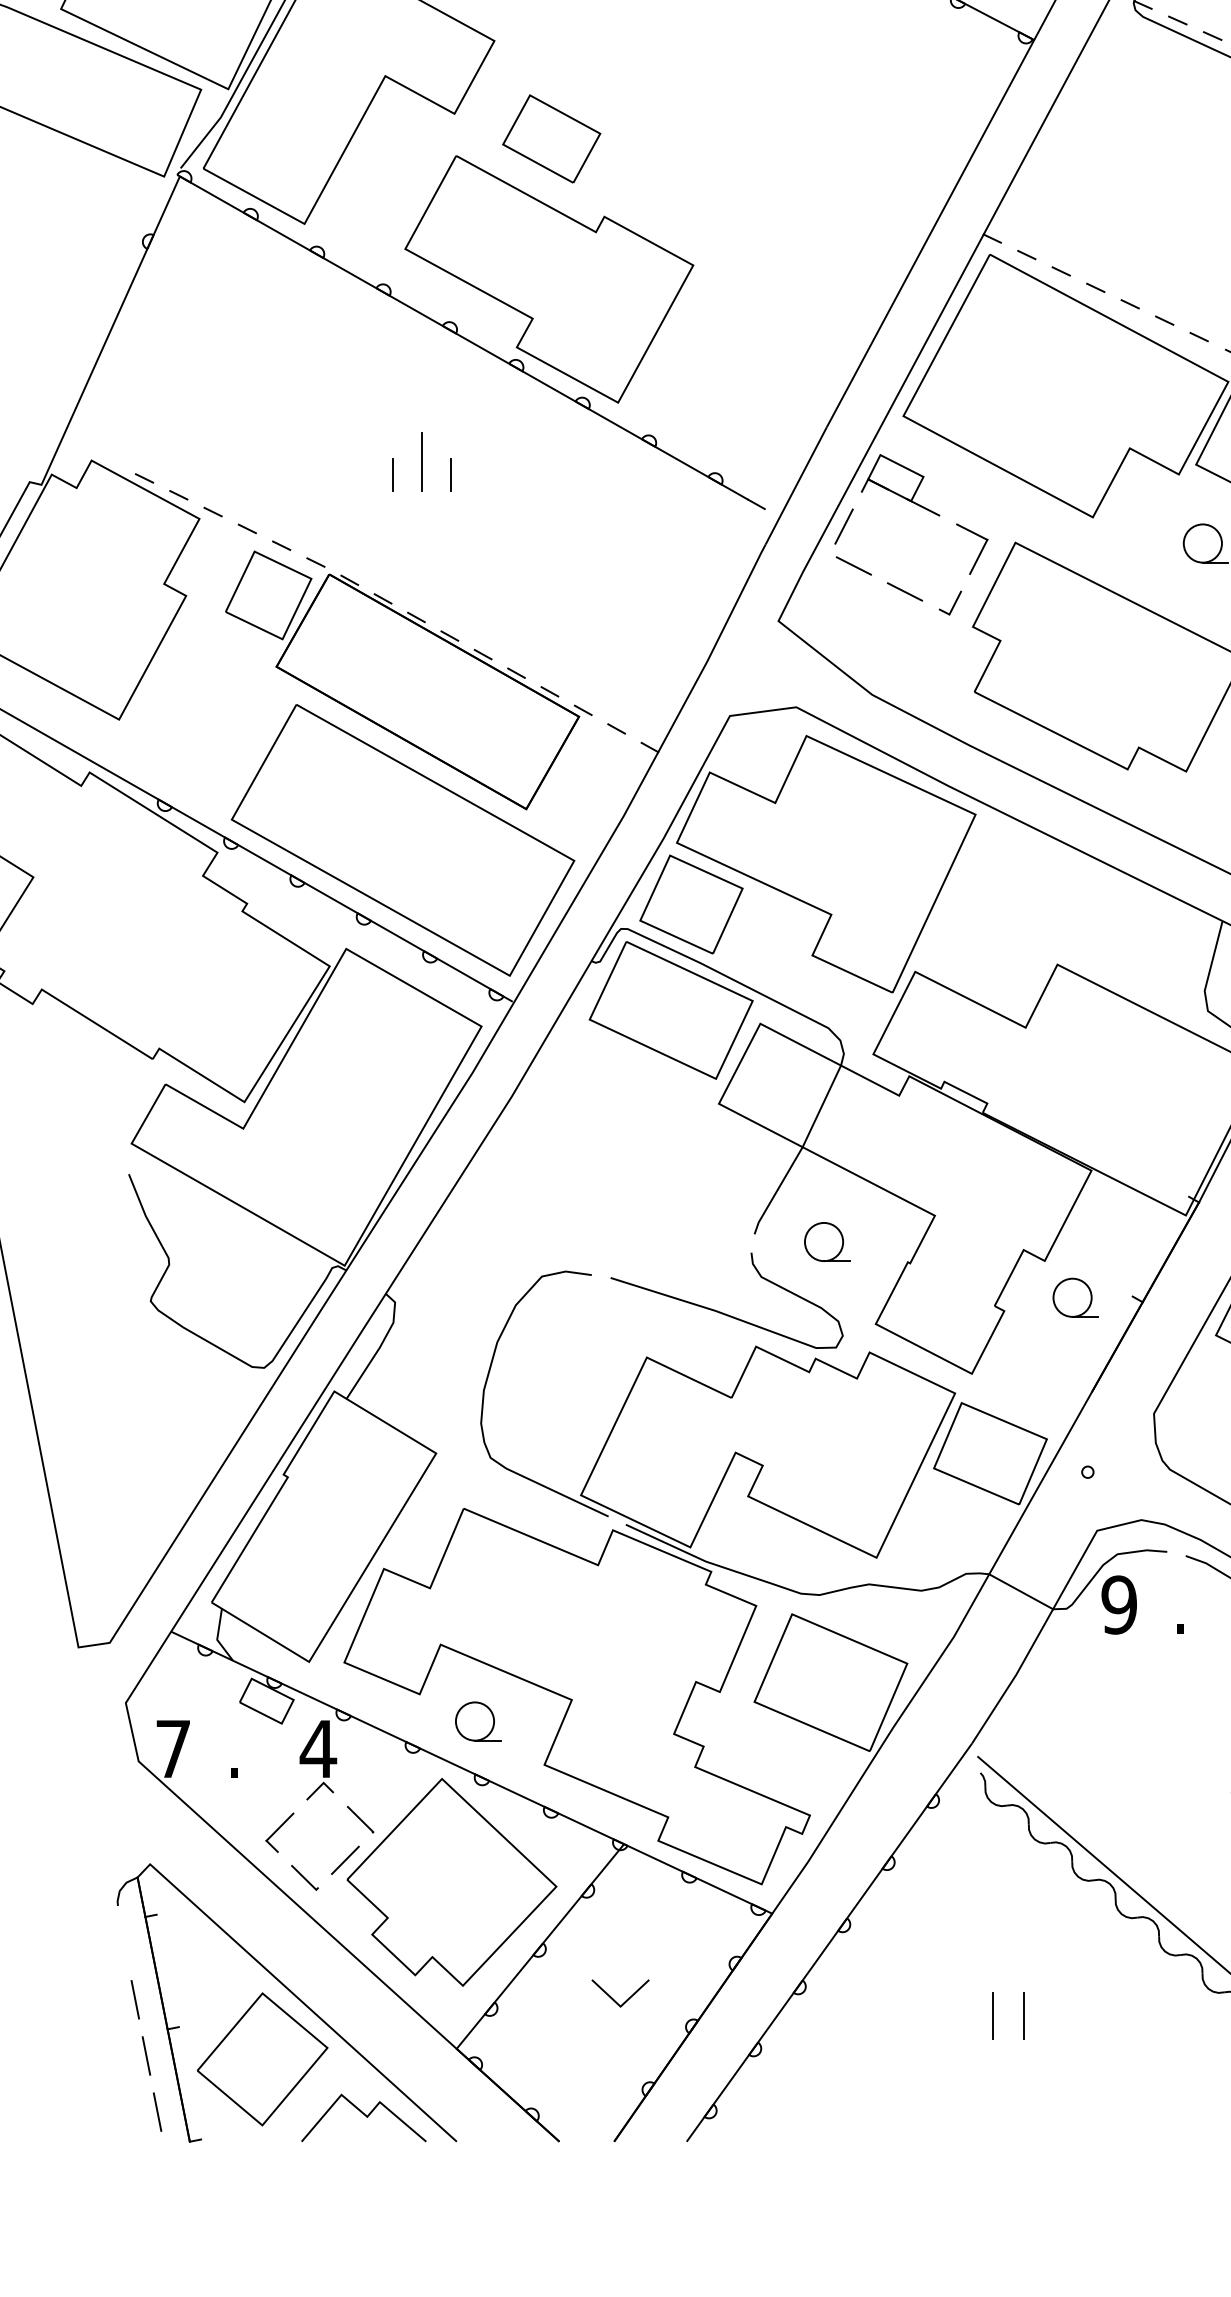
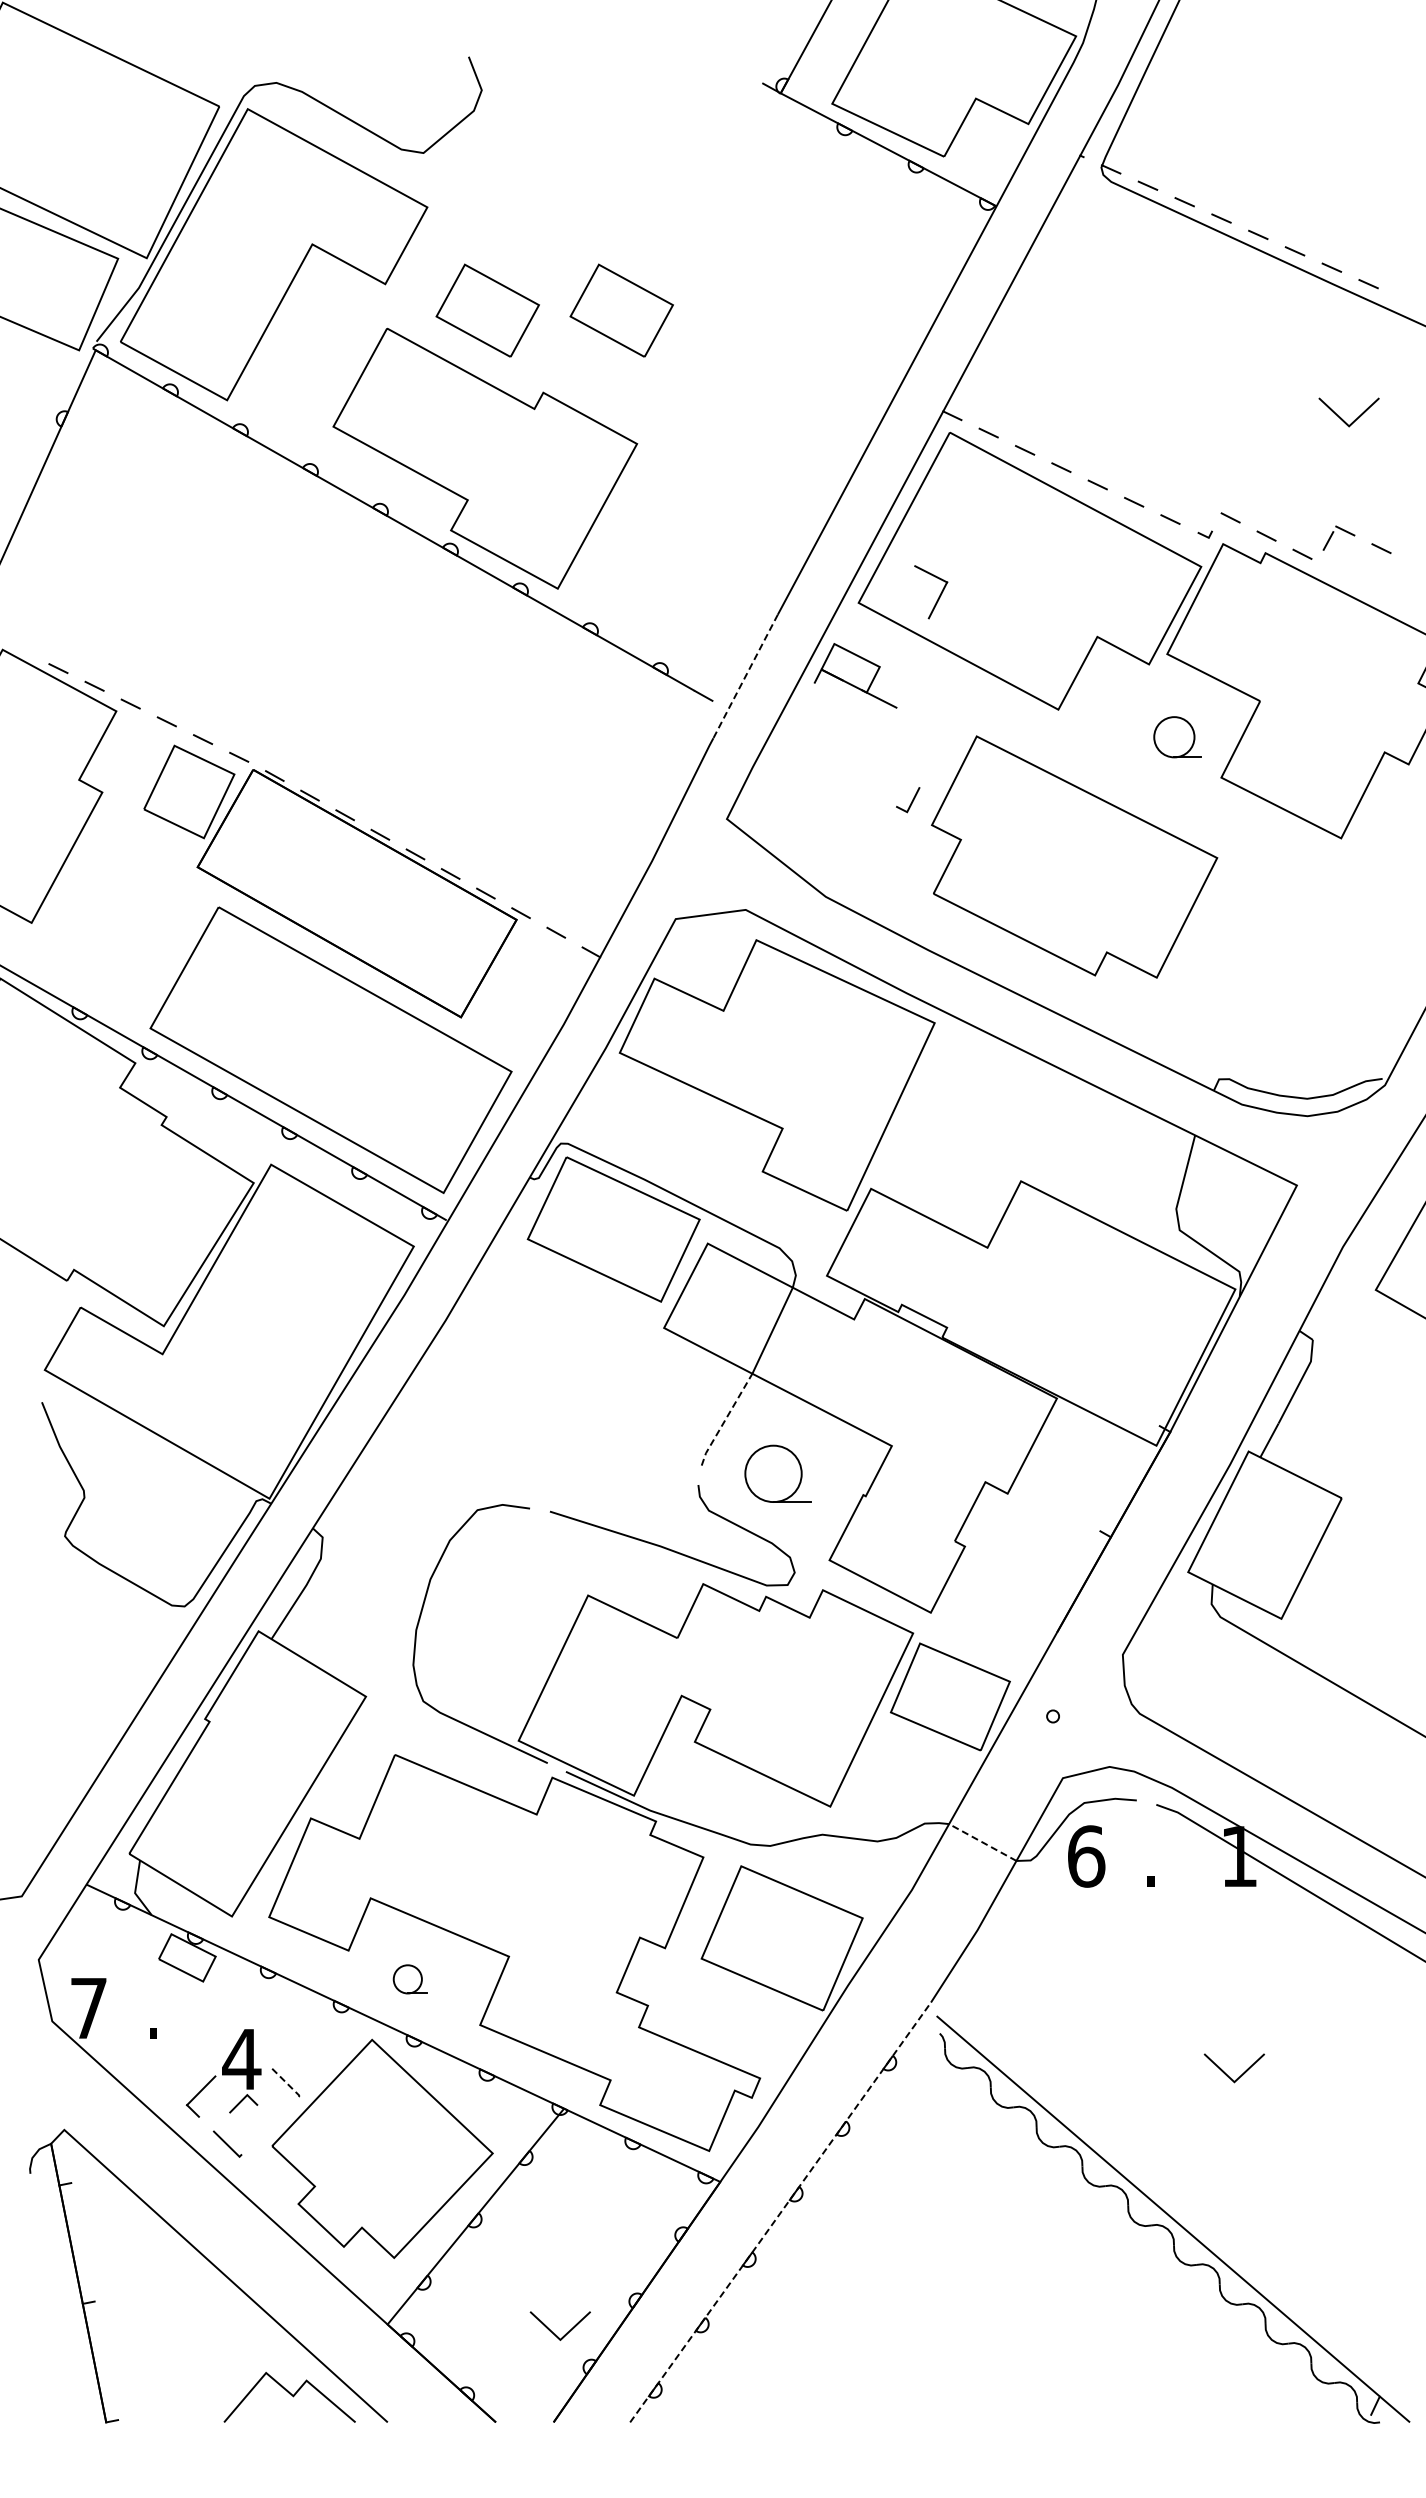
part: (678, 138) -> (621, 310), added
line: (421, 462) -> (350, 651), removed
line: (393, 474) -> (320, 664), removed
line: (449, 474) -> (380, 664), removed
line: (796, 486) -> (745, 677), solid -> dashed
line: (843, 526) -> (795, 719), removed
part: (979, 553) -> (938, 596), moved
line: (853, 565) -> (806, 760), removed
line: (905, 592) -> (860, 788), removed
part: (691, 904) -> (635, 1117), removed
line: (777, 1190) -> (725, 1419), solid -> dashed
part: (827, 1241) -> (778, 1473), size x1.4
part: (1075, 1297) -> (1040, 1532), removed
line: (1020, 1591) -> (982, 1842), solid -> dashed
text: (1119, 1605) -> (1086, 1856), 9 -> 6
part: (477, 1721) -> (409, 1979), size x0.7
part: (318, 1760) -> (241, 2071), moved
line: (361, 1820) -> (287, 2083), solid -> dashed
line: (345, 1860) -> (270, 2125), removed
line: (829, 1943) -> (780, 2213), solid -> dashed
line: (613, 1998) -> (552, 2331), moved
line: (135, 1999) -> (48, 2272), removed
line: (993, 2015) -> (953, 2289), removed
line: (1023, 2015) -> (985, 2289), removed
line: (146, 2055) -> (60, 2331), removed
part: (262, 2059) -> (182, 2335), removed
line: (157, 2111) -> (72, 2390), removed

